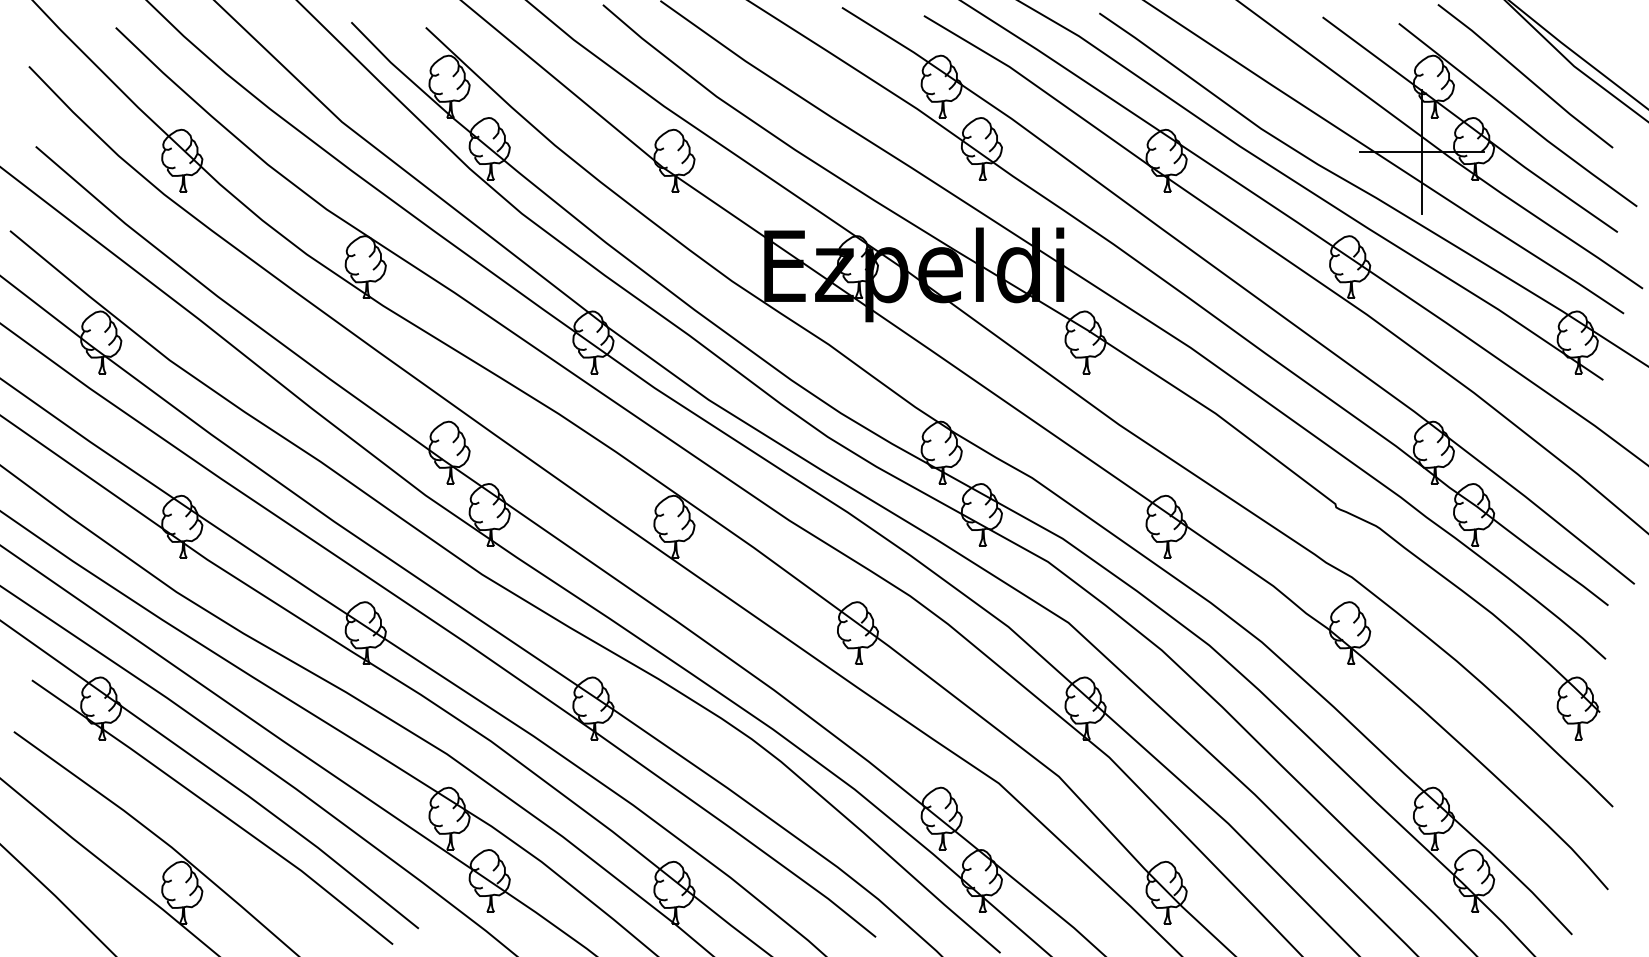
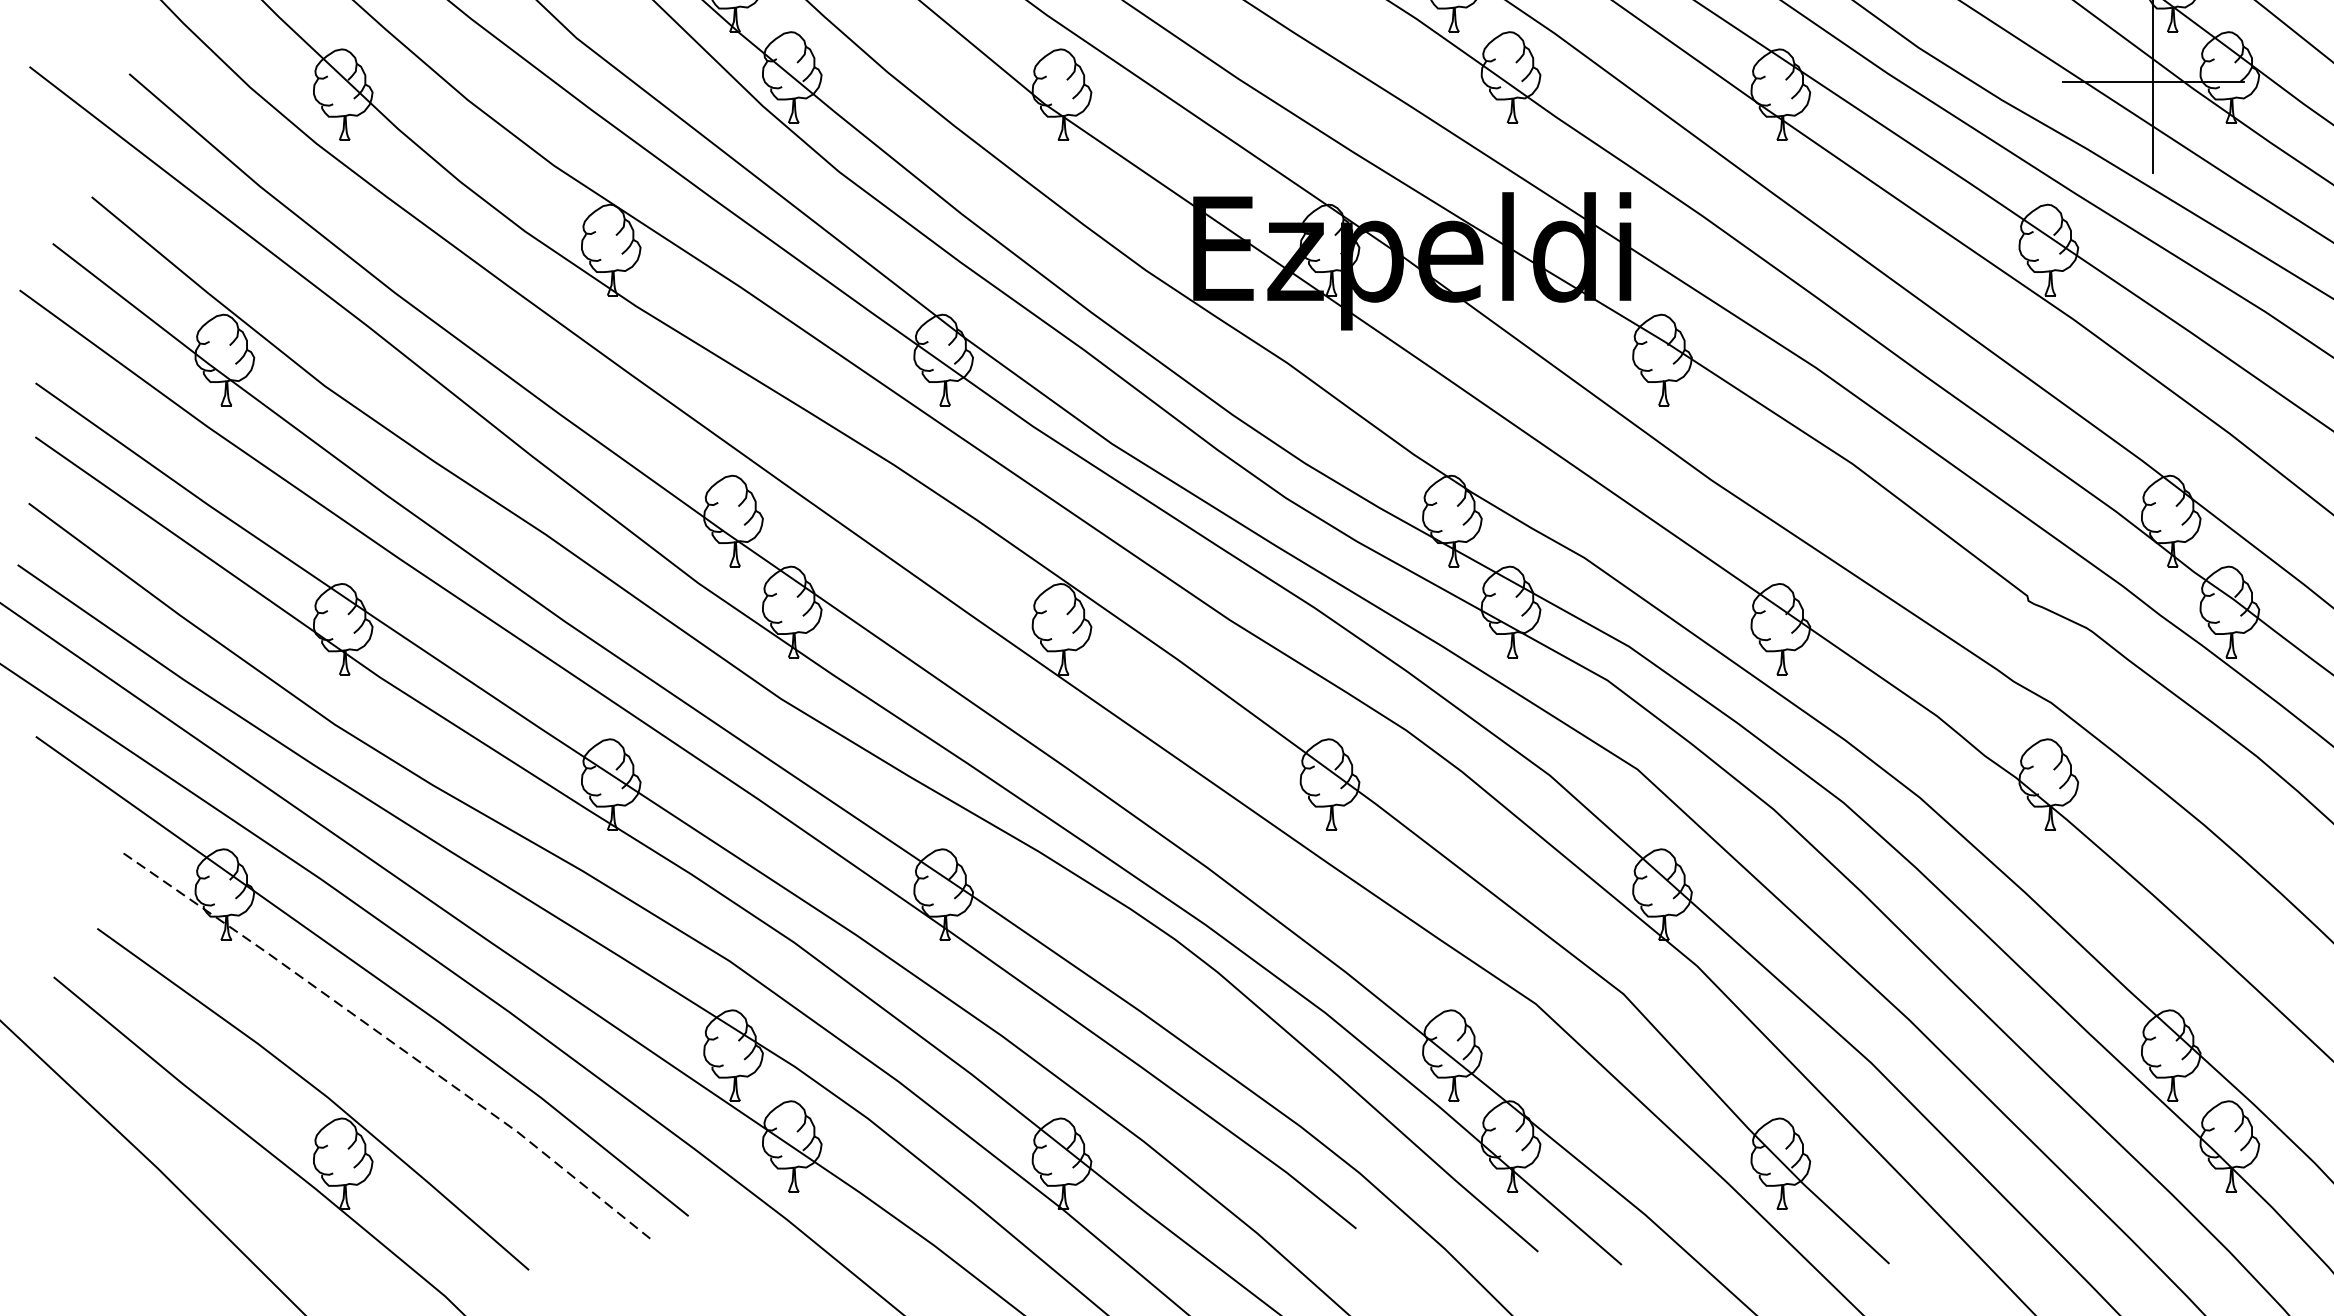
line: (215, 809) -> (391, 1042), solid -> dashed

